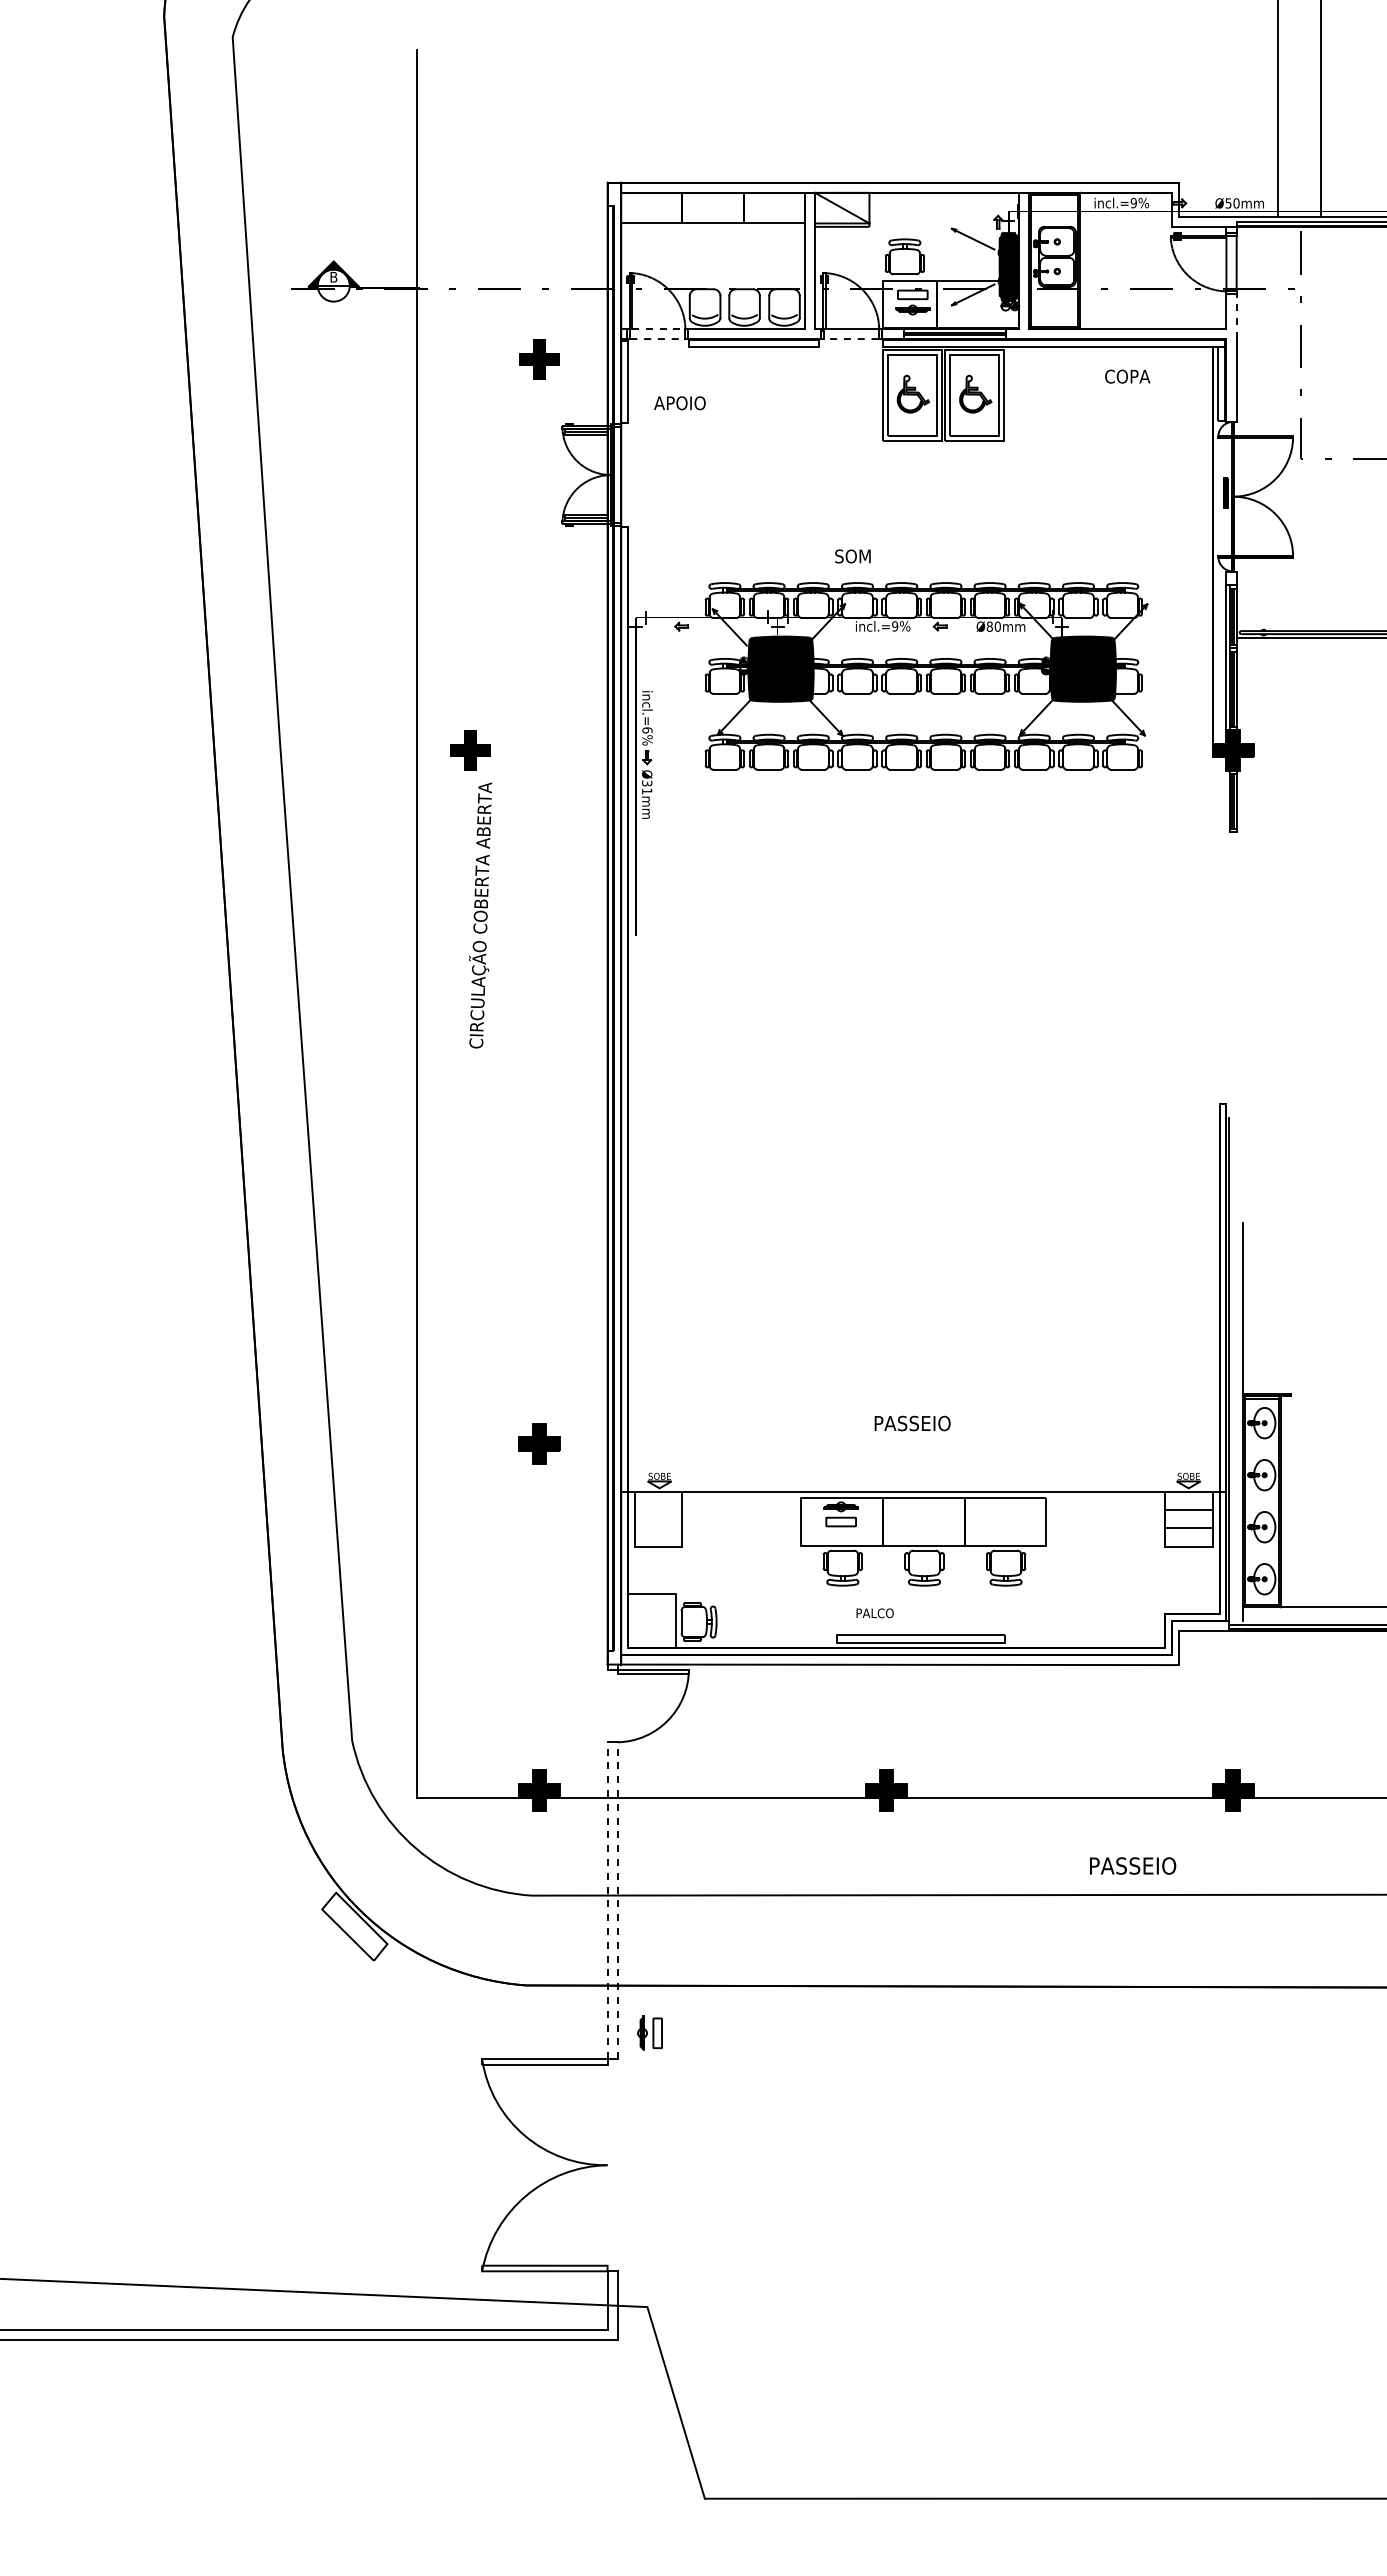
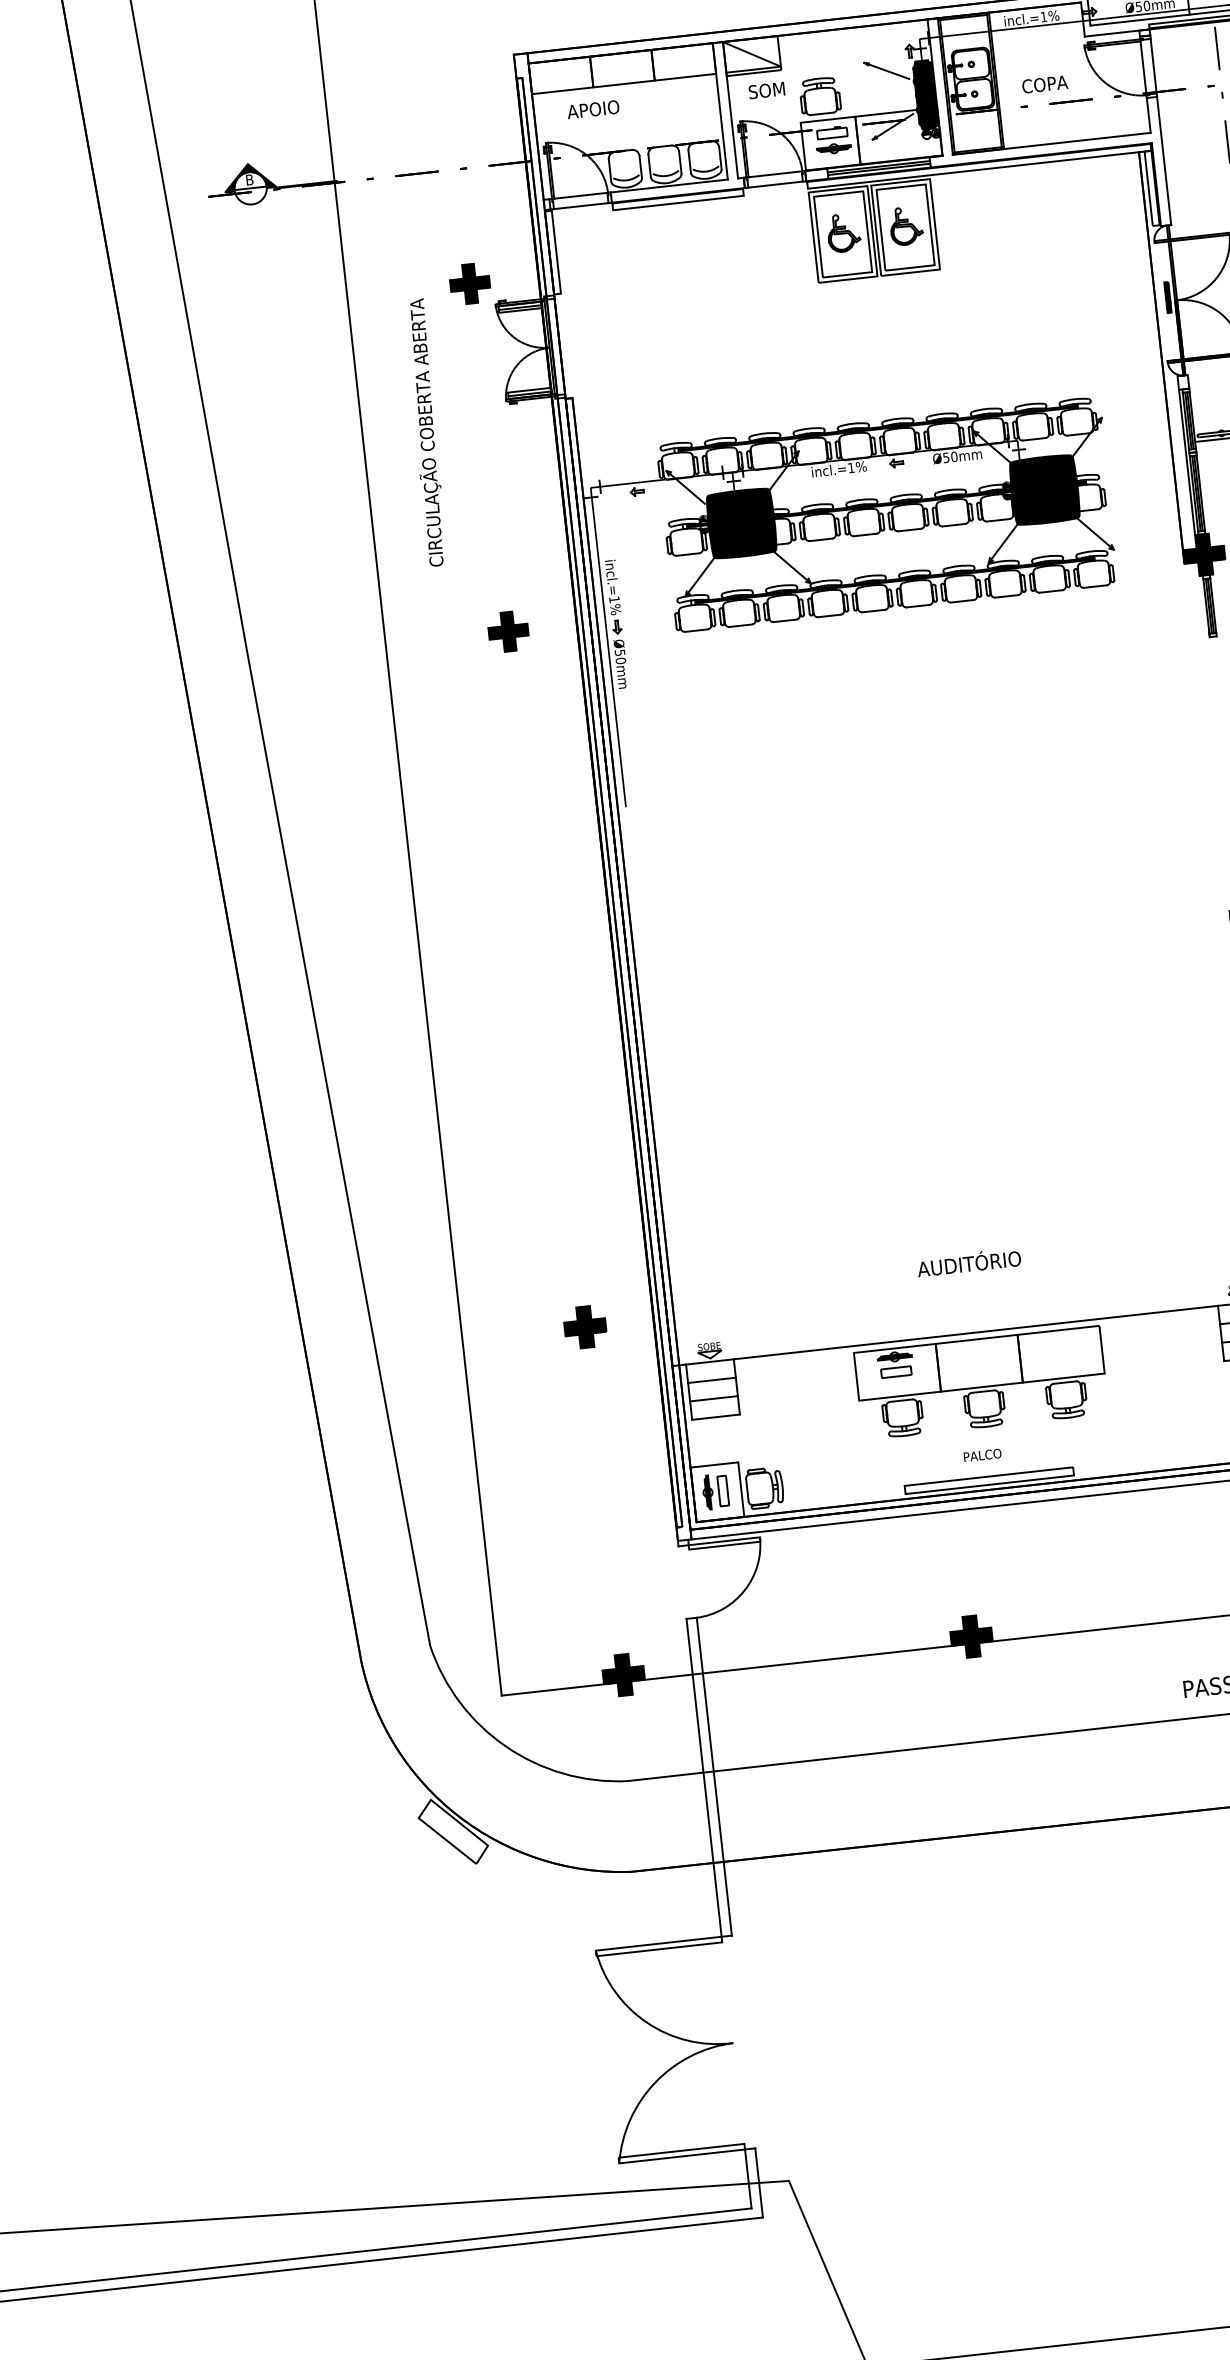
text: (1133, 202) -> (1043, 16), incl.=9%%% -> incl.=1%%%
line: (1236, 316) -> (1159, 119), dashed -> solid
line: (658, 328) -> (581, 195), dashed -> solid
line: (658, 339) -> (582, 206), dashed -> solid
line: (850, 339) -> (774, 185), dashed -> solid
part: (539, 359) -> (469, 283), moved
text: (1127, 376) -> (1044, 84), moved
text: (679, 403) -> (592, 109), moved
text: (852, 556) -> (766, 90), moved
text: (895, 626) -> (851, 468), incl.=9%%% -> incl.=1%%%
text: (989, 626) -> (945, 457), Ø80mm -> Ø50mm
text: (647, 730) -> (614, 599), incl.=6%%% -> incl.=1%%%
part: (470, 750) -> (508, 631), moved
text: (647, 787) -> (620, 656), Ø31mm -> Ø50mm
text: (480, 915) -> (426, 432), moved
text: (924, 1421) -> (968, 1262), PASSEIO -> AUDITÓRIO
line: (658, 1510) -> (711, 1380), added
line: (658, 1528) -> (713, 1398), added
text: (874, 1613) -> (982, 1455), moved
line: (607, 1900) -> (703, 1777), dashed -> solid
line: (617, 1900) -> (713, 1776), dashed -> solid
part: (649, 2032) -> (714, 1491), moved

